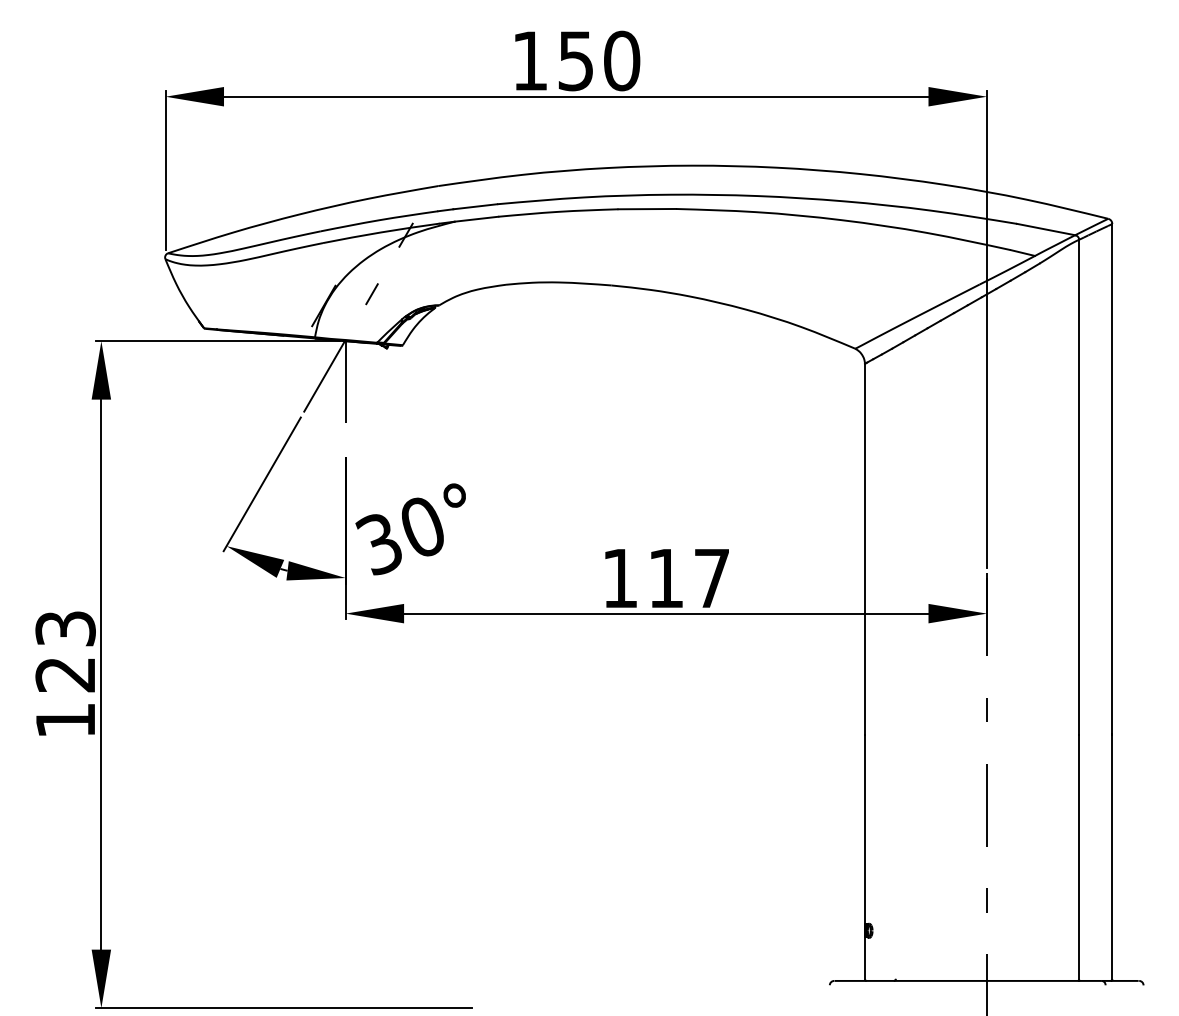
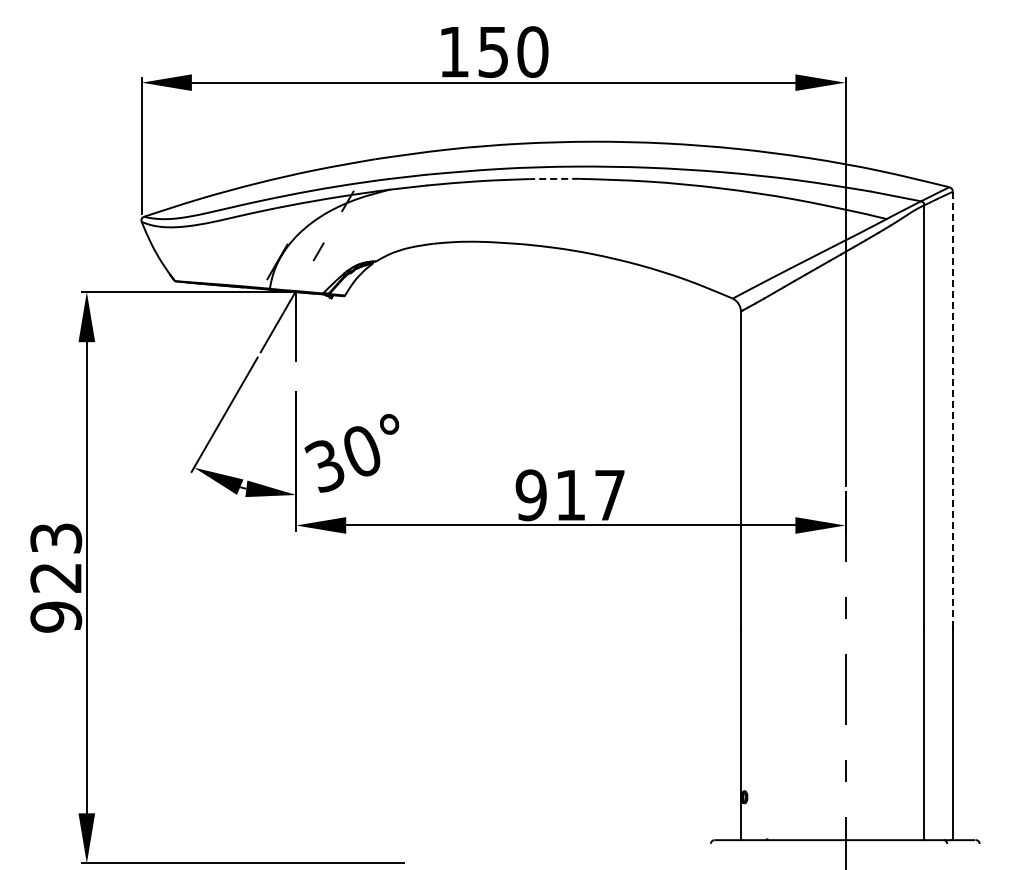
line: (647, 208) -> (554, 178), solid -> dashed
line: (1111, 479) -> (952, 410), solid -> dashed
text: (619, 578) -> (530, 495), 117 -> 917
text: (65, 719) -> (56, 616), 123 -> 923

